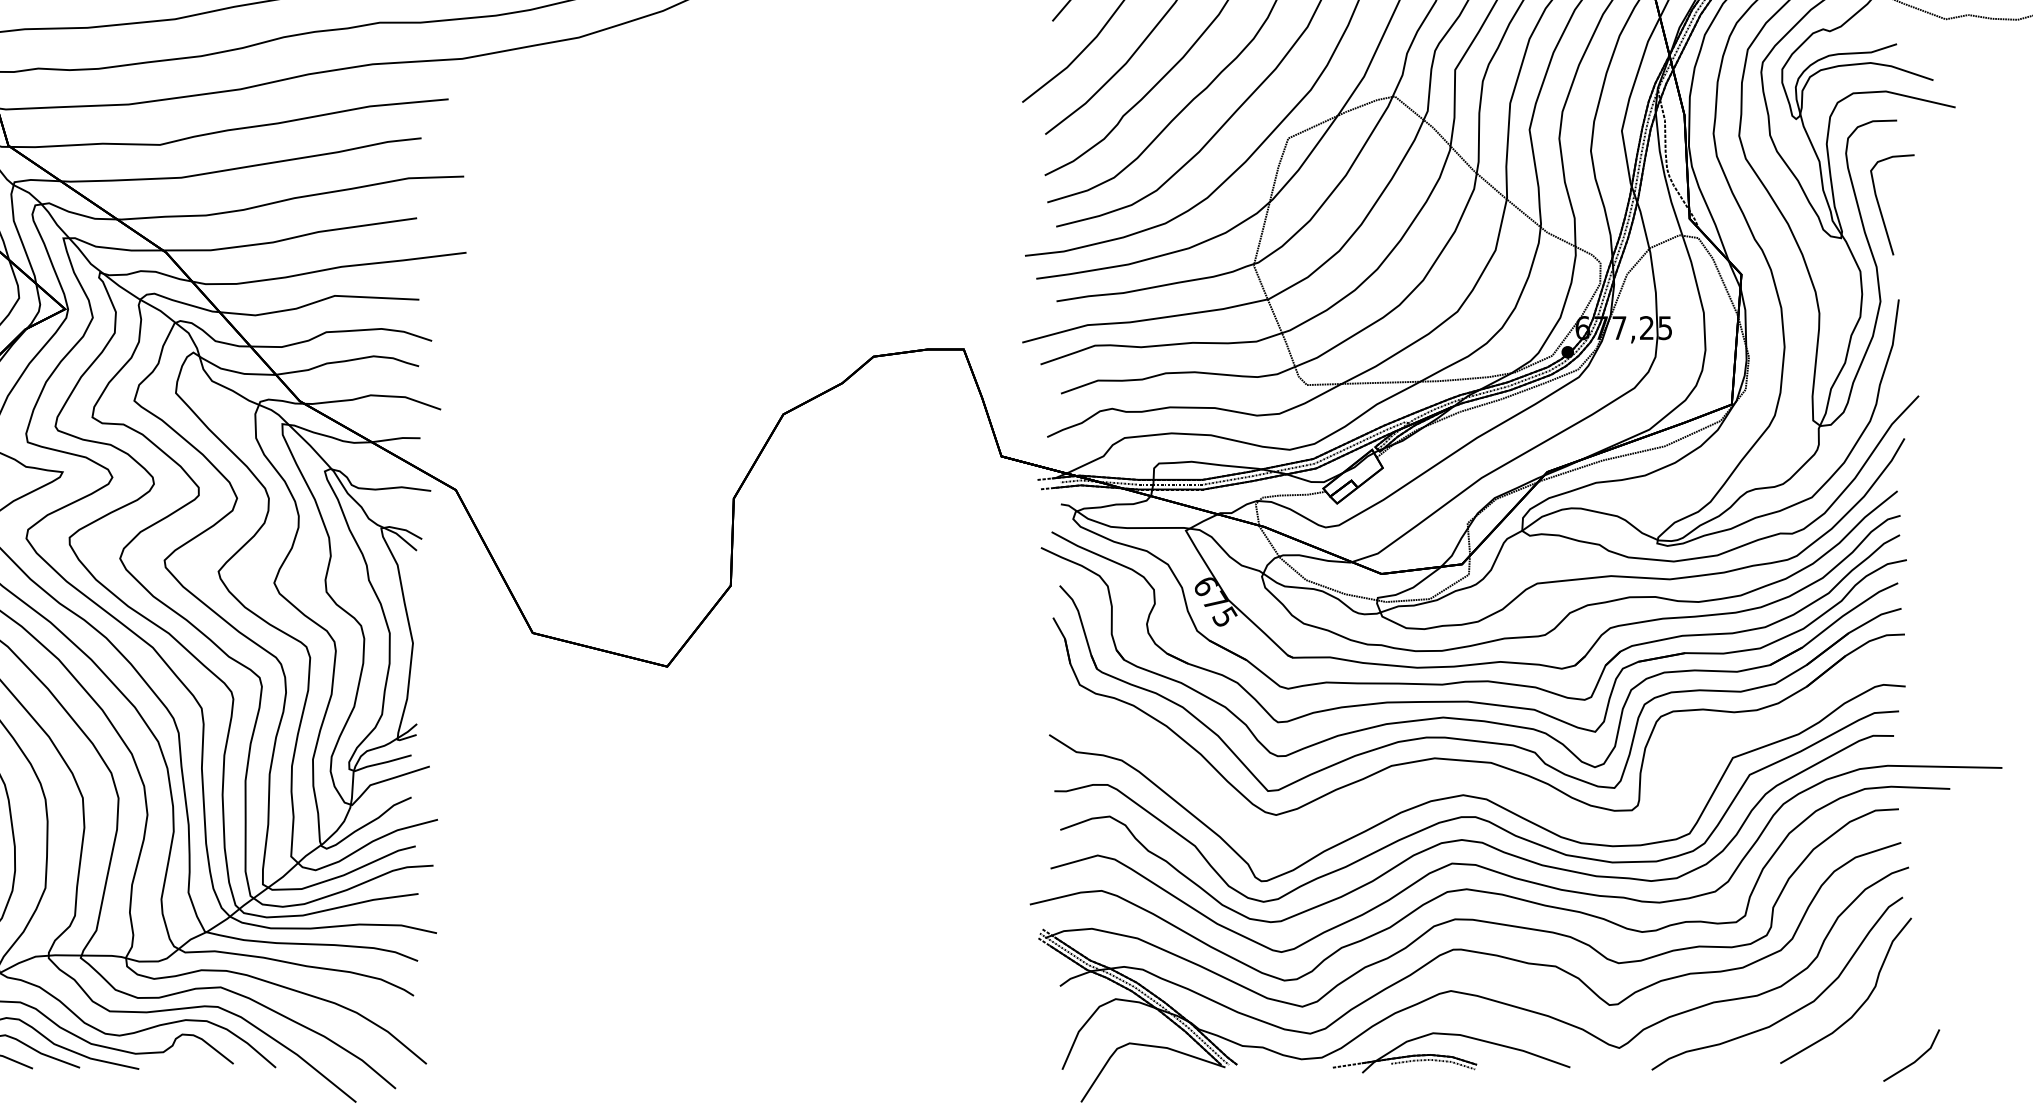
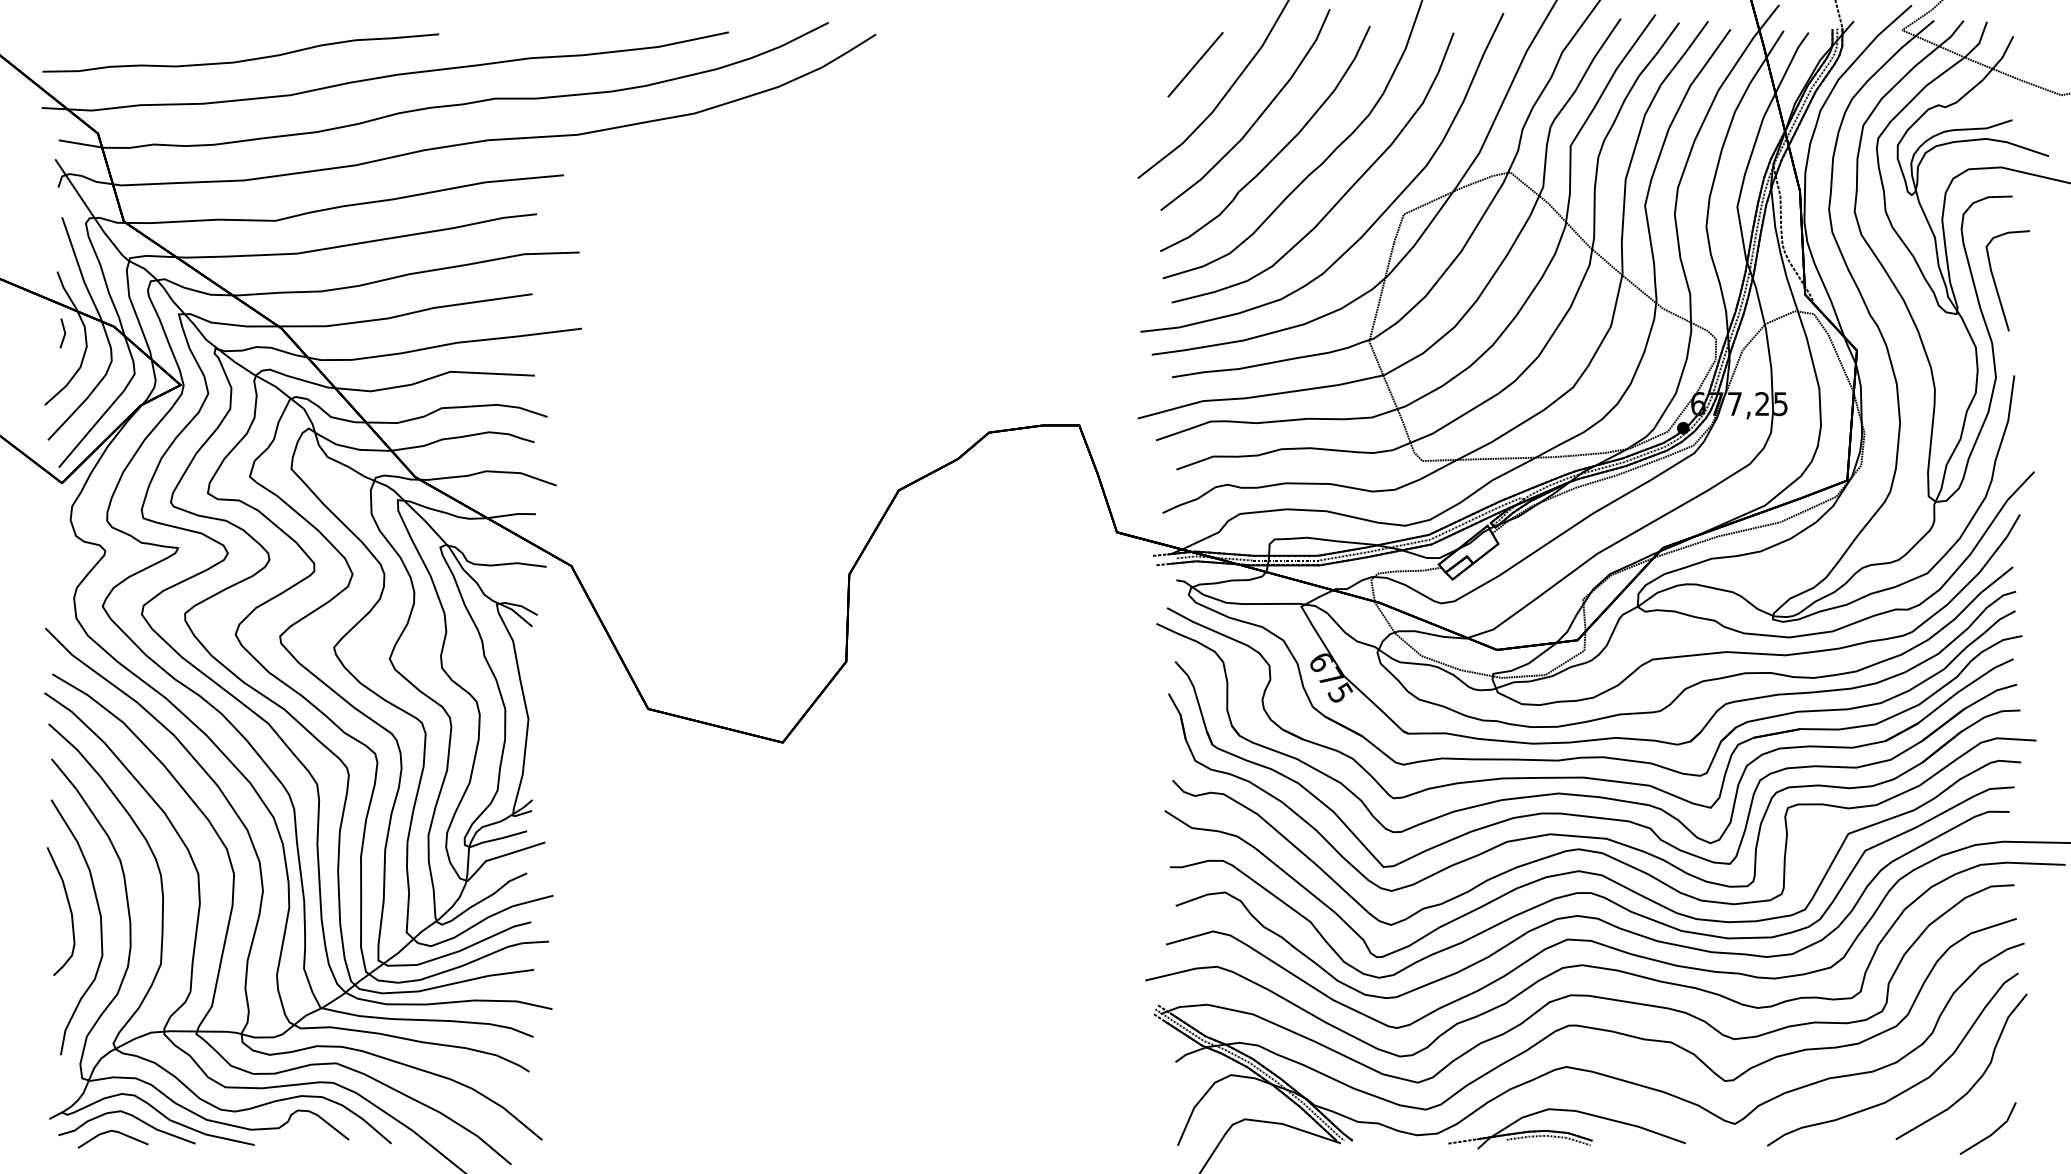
part: (1484, 775) -> (1599, 851), added
part: (1916, 1059) -> (1992, 1132), moved

